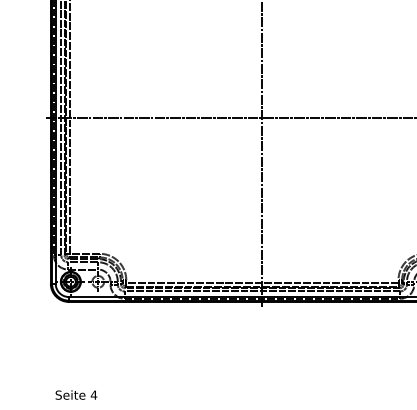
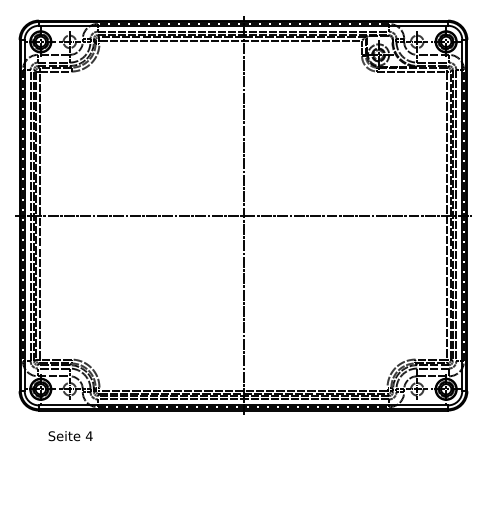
text: (76, 395) -> (70, 436), moved

